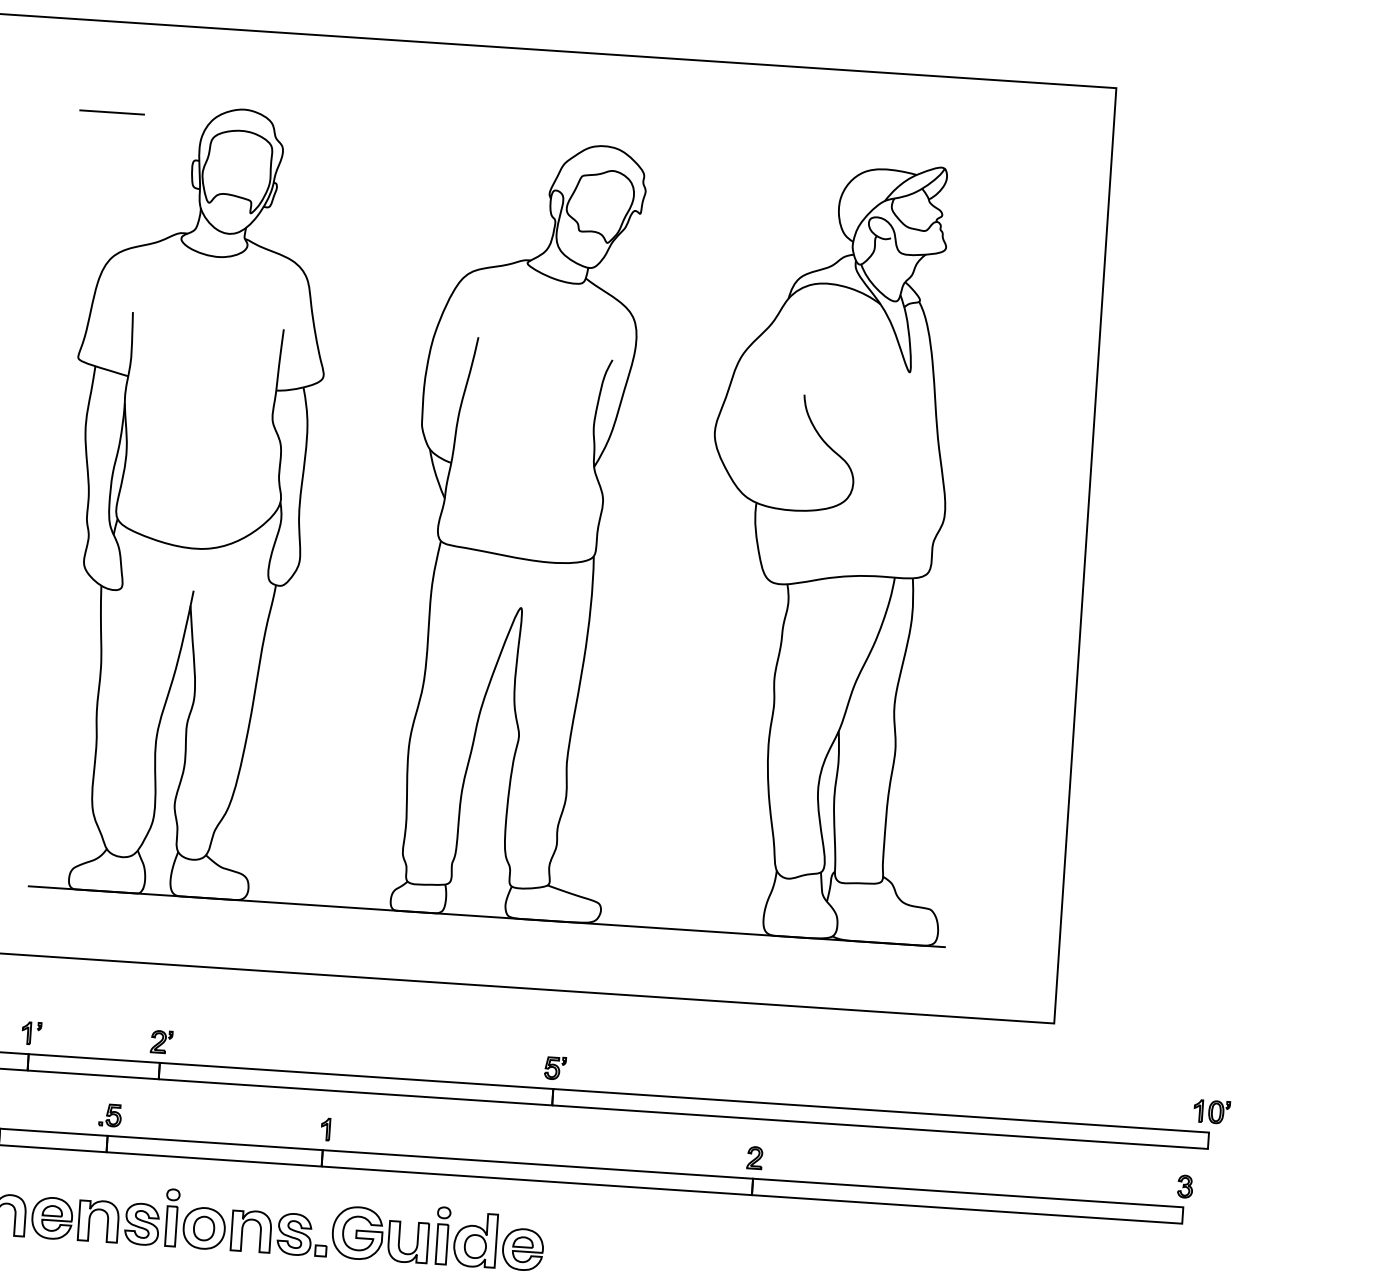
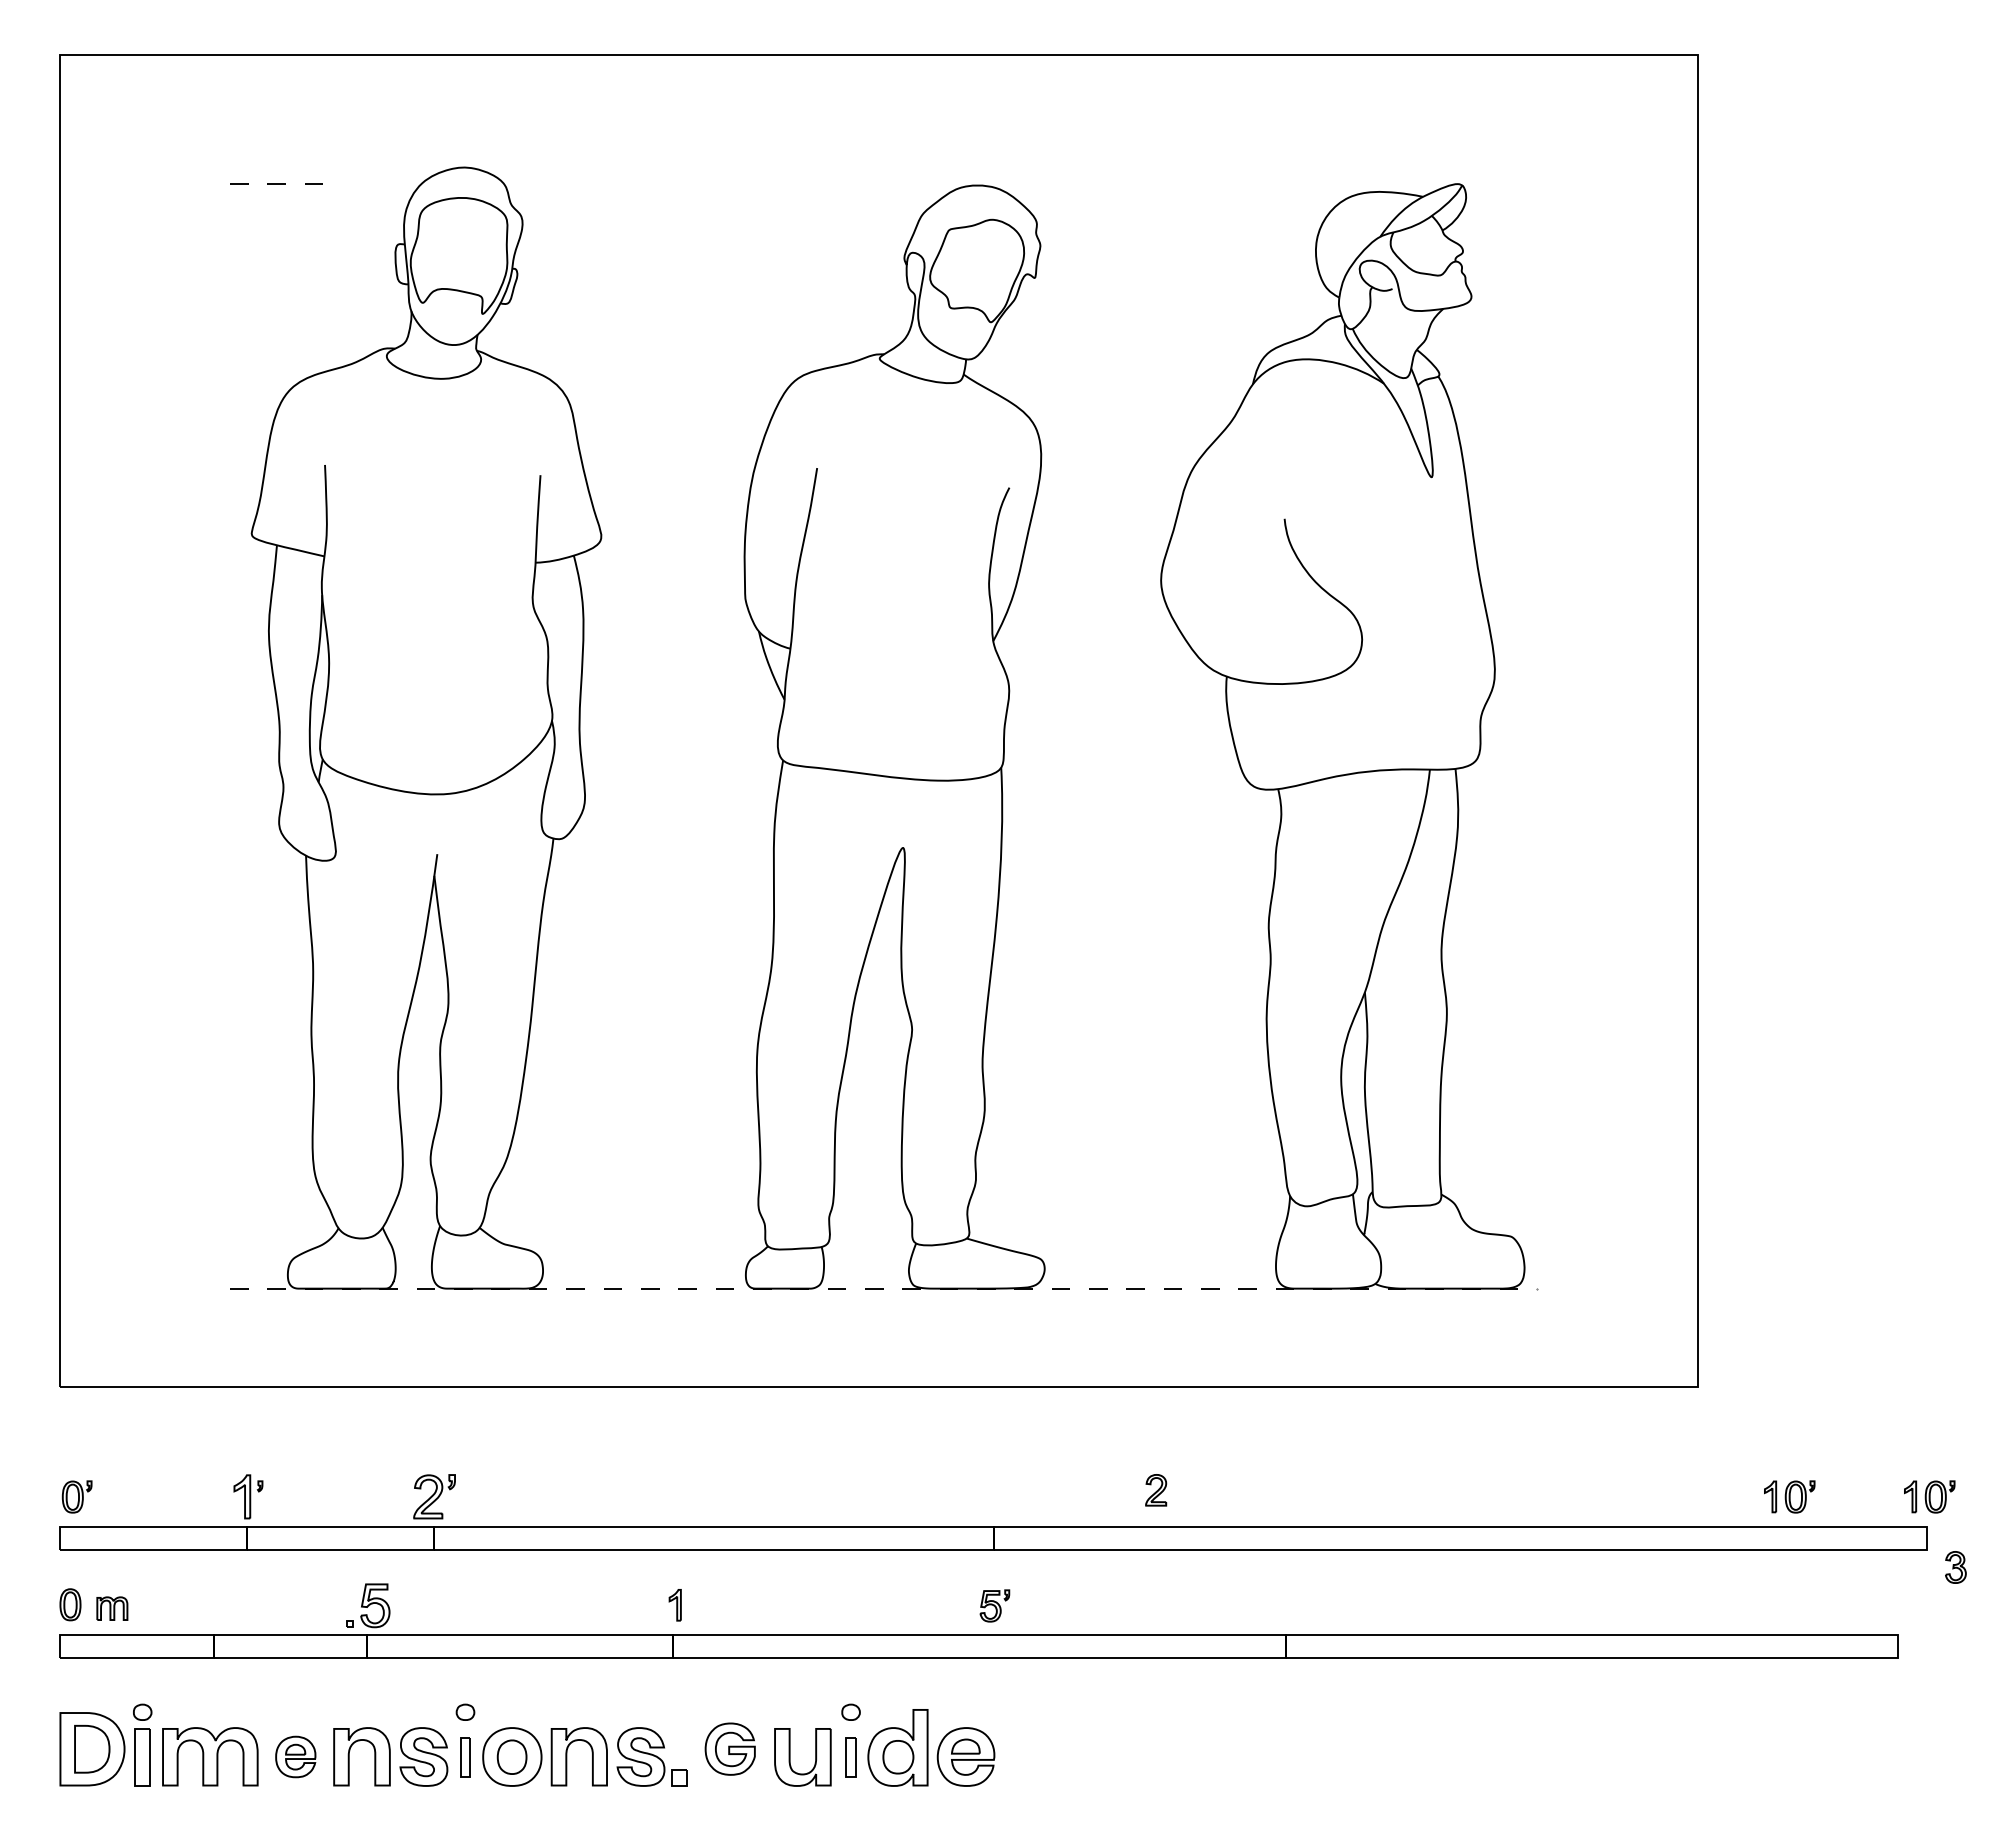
line: (111, 112) -> (276, 184), solid -> dashed
line: (487, 916) -> (884, 1288), solid -> dashed
part: (26, 1032) -> (241, 1496), size x1.4
part: (161, 1041) -> (434, 1496), size x1.4
part: (555, 1067) -> (994, 1605), moved
part: (1113, 1105) -> (1789, 1496), added
part: (110, 1115) -> (368, 1605), size x1.4
part: (755, 1158) -> (1156, 1490), moved
part: (1185, 1186) -> (1955, 1567), moved
part: (51, 1217) -> (295, 1756), size x0.7
part: (171, 1226) -> (465, 1757), size x0.7
part: (357, 1232) -> (730, 1748), size x0.7
part: (441, 1244) -> (850, 1757), size x0.7

